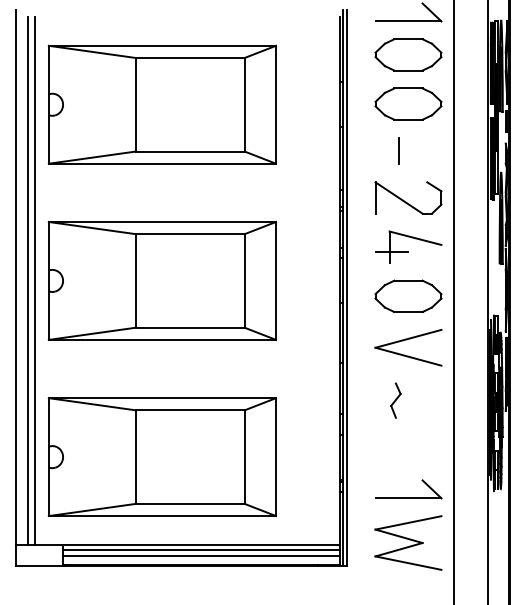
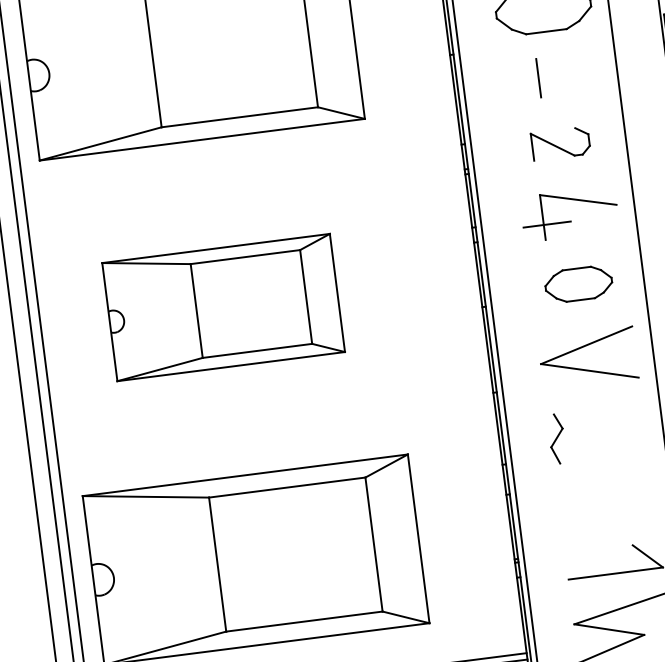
part: (408, 197) -> (560, 142), size x0.6
part: (161, 280) -> (222, 307), size x0.7
part: (408, 295) -> (578, 283), size x0.7
part: (395, 400) -> (556, 438), moved

